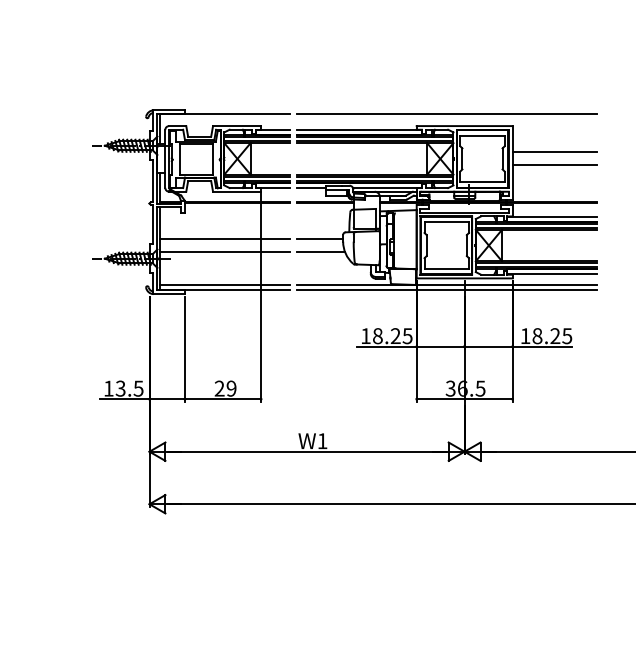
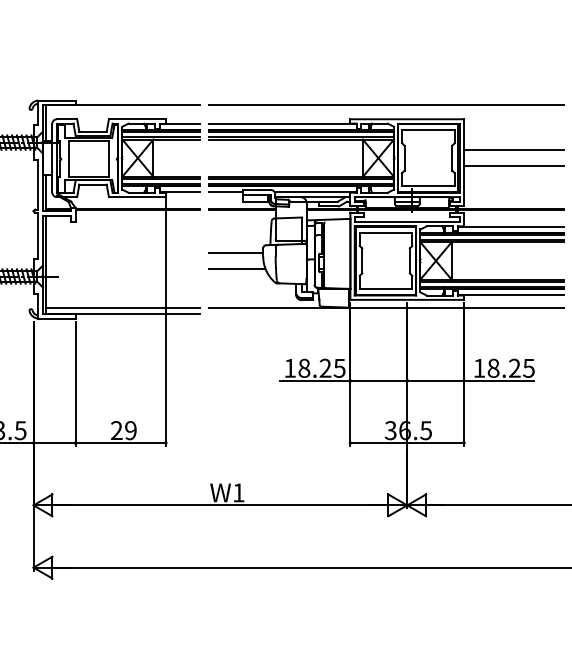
line: (224, 239) -> (122, 253), removed
line: (224, 252) -> (122, 269), removed
line: (446, 290) -> (385, 314), removed

